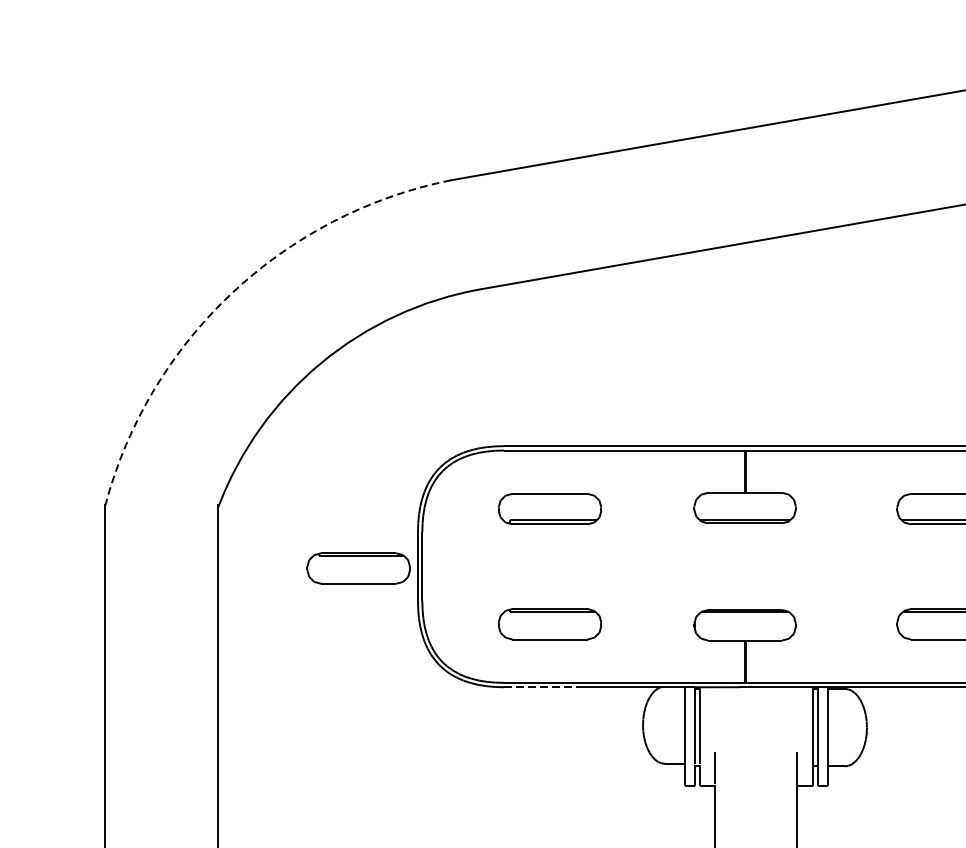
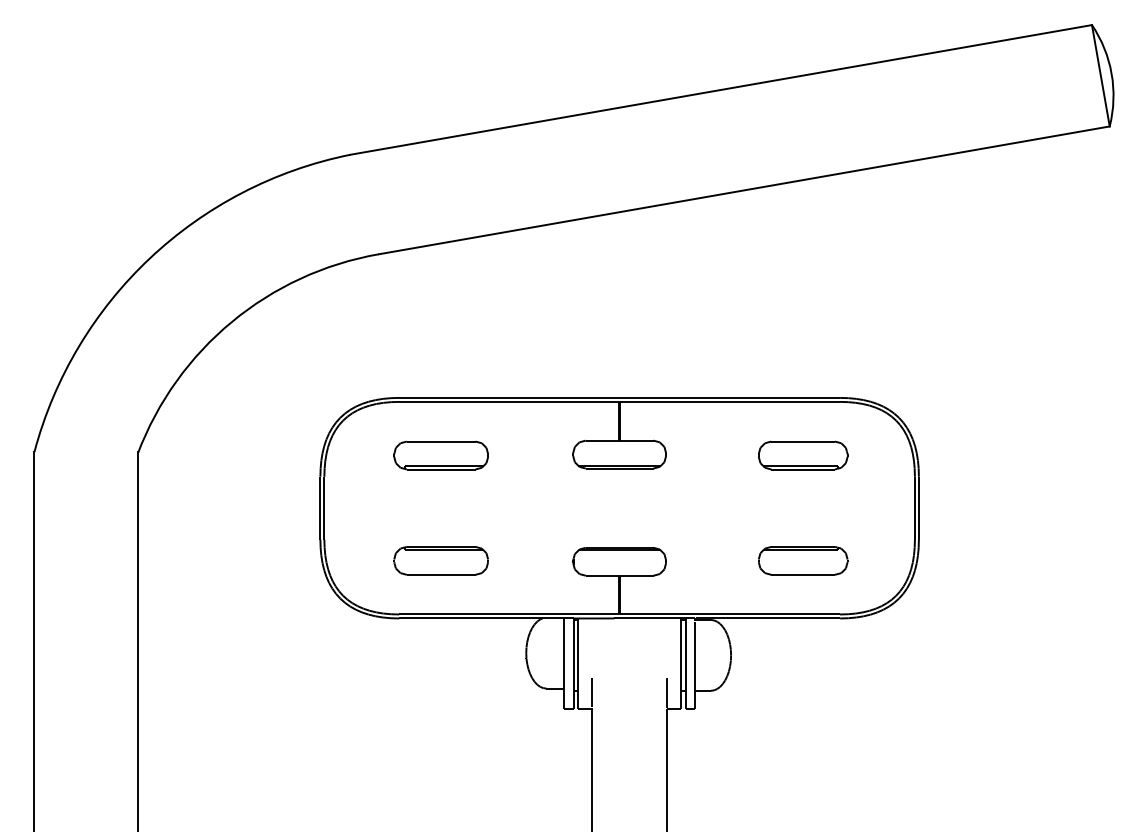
arc: (232, 293) -> (150, 258), dashed -> solid
part: (357, 568) -> (265, 509), removed
line: (543, 687) -> (435, 618), dashed -> solid

